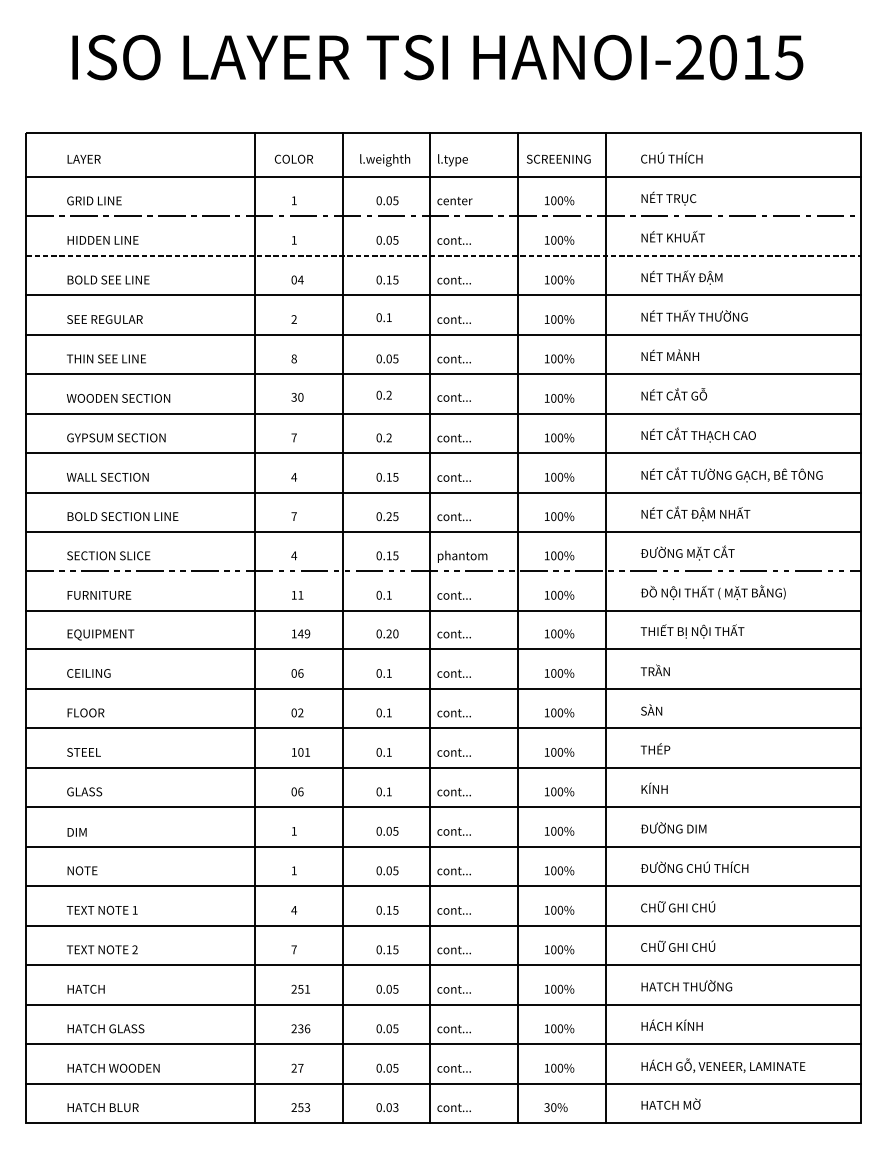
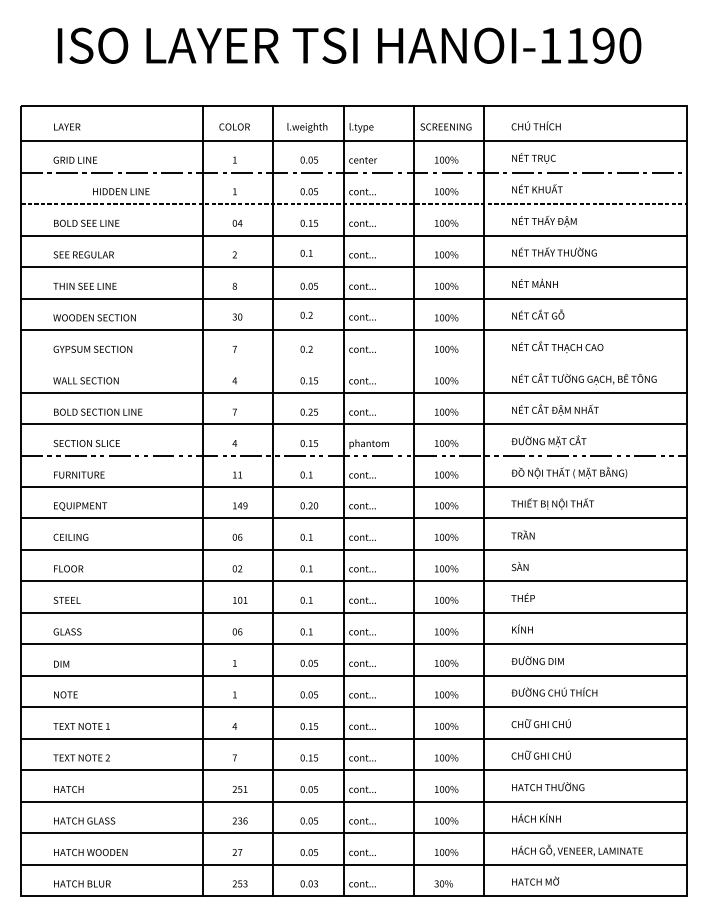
text: (739, 57) -> (590, 45), HANOI-2015 -> HANOI-1190
text: (103, 240) -> (121, 191), moved
line: (442, 453) -> (353, 361), removed

